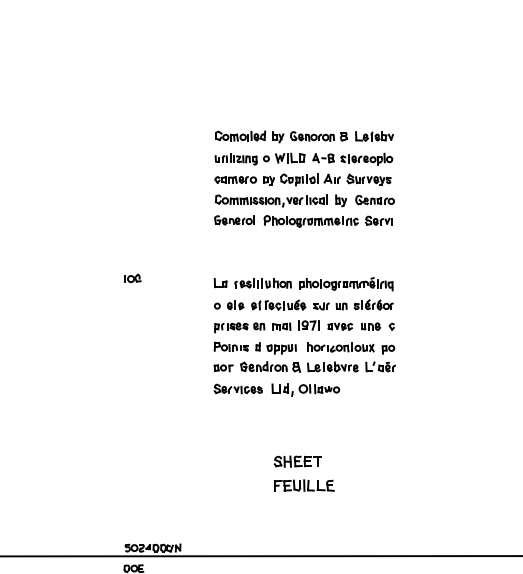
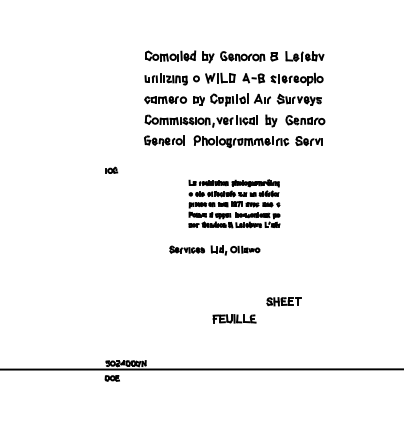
part: (304, 179) -> (234, 99), size x1.4
part: (304, 324) -> (234, 203), size x0.7
part: (297, 461) -> (283, 301), moved

